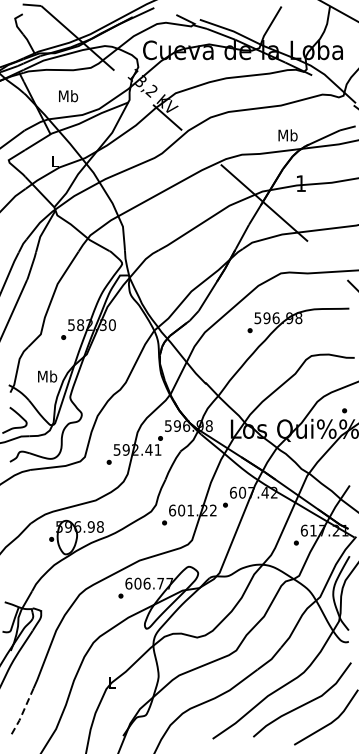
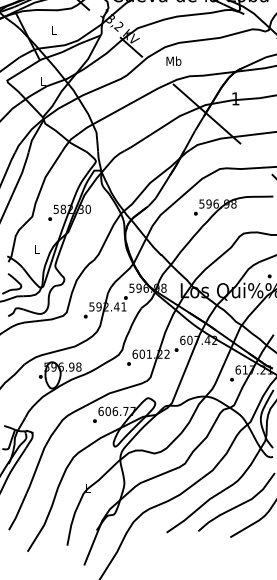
text: (68, 96) -> (53, 30), Mb -> L
text: (287, 135) -> (173, 61), moved
text: (47, 376) -> (37, 249), Mb -> L
line: (22, 713) -> (18, 512), dashed -> solid

